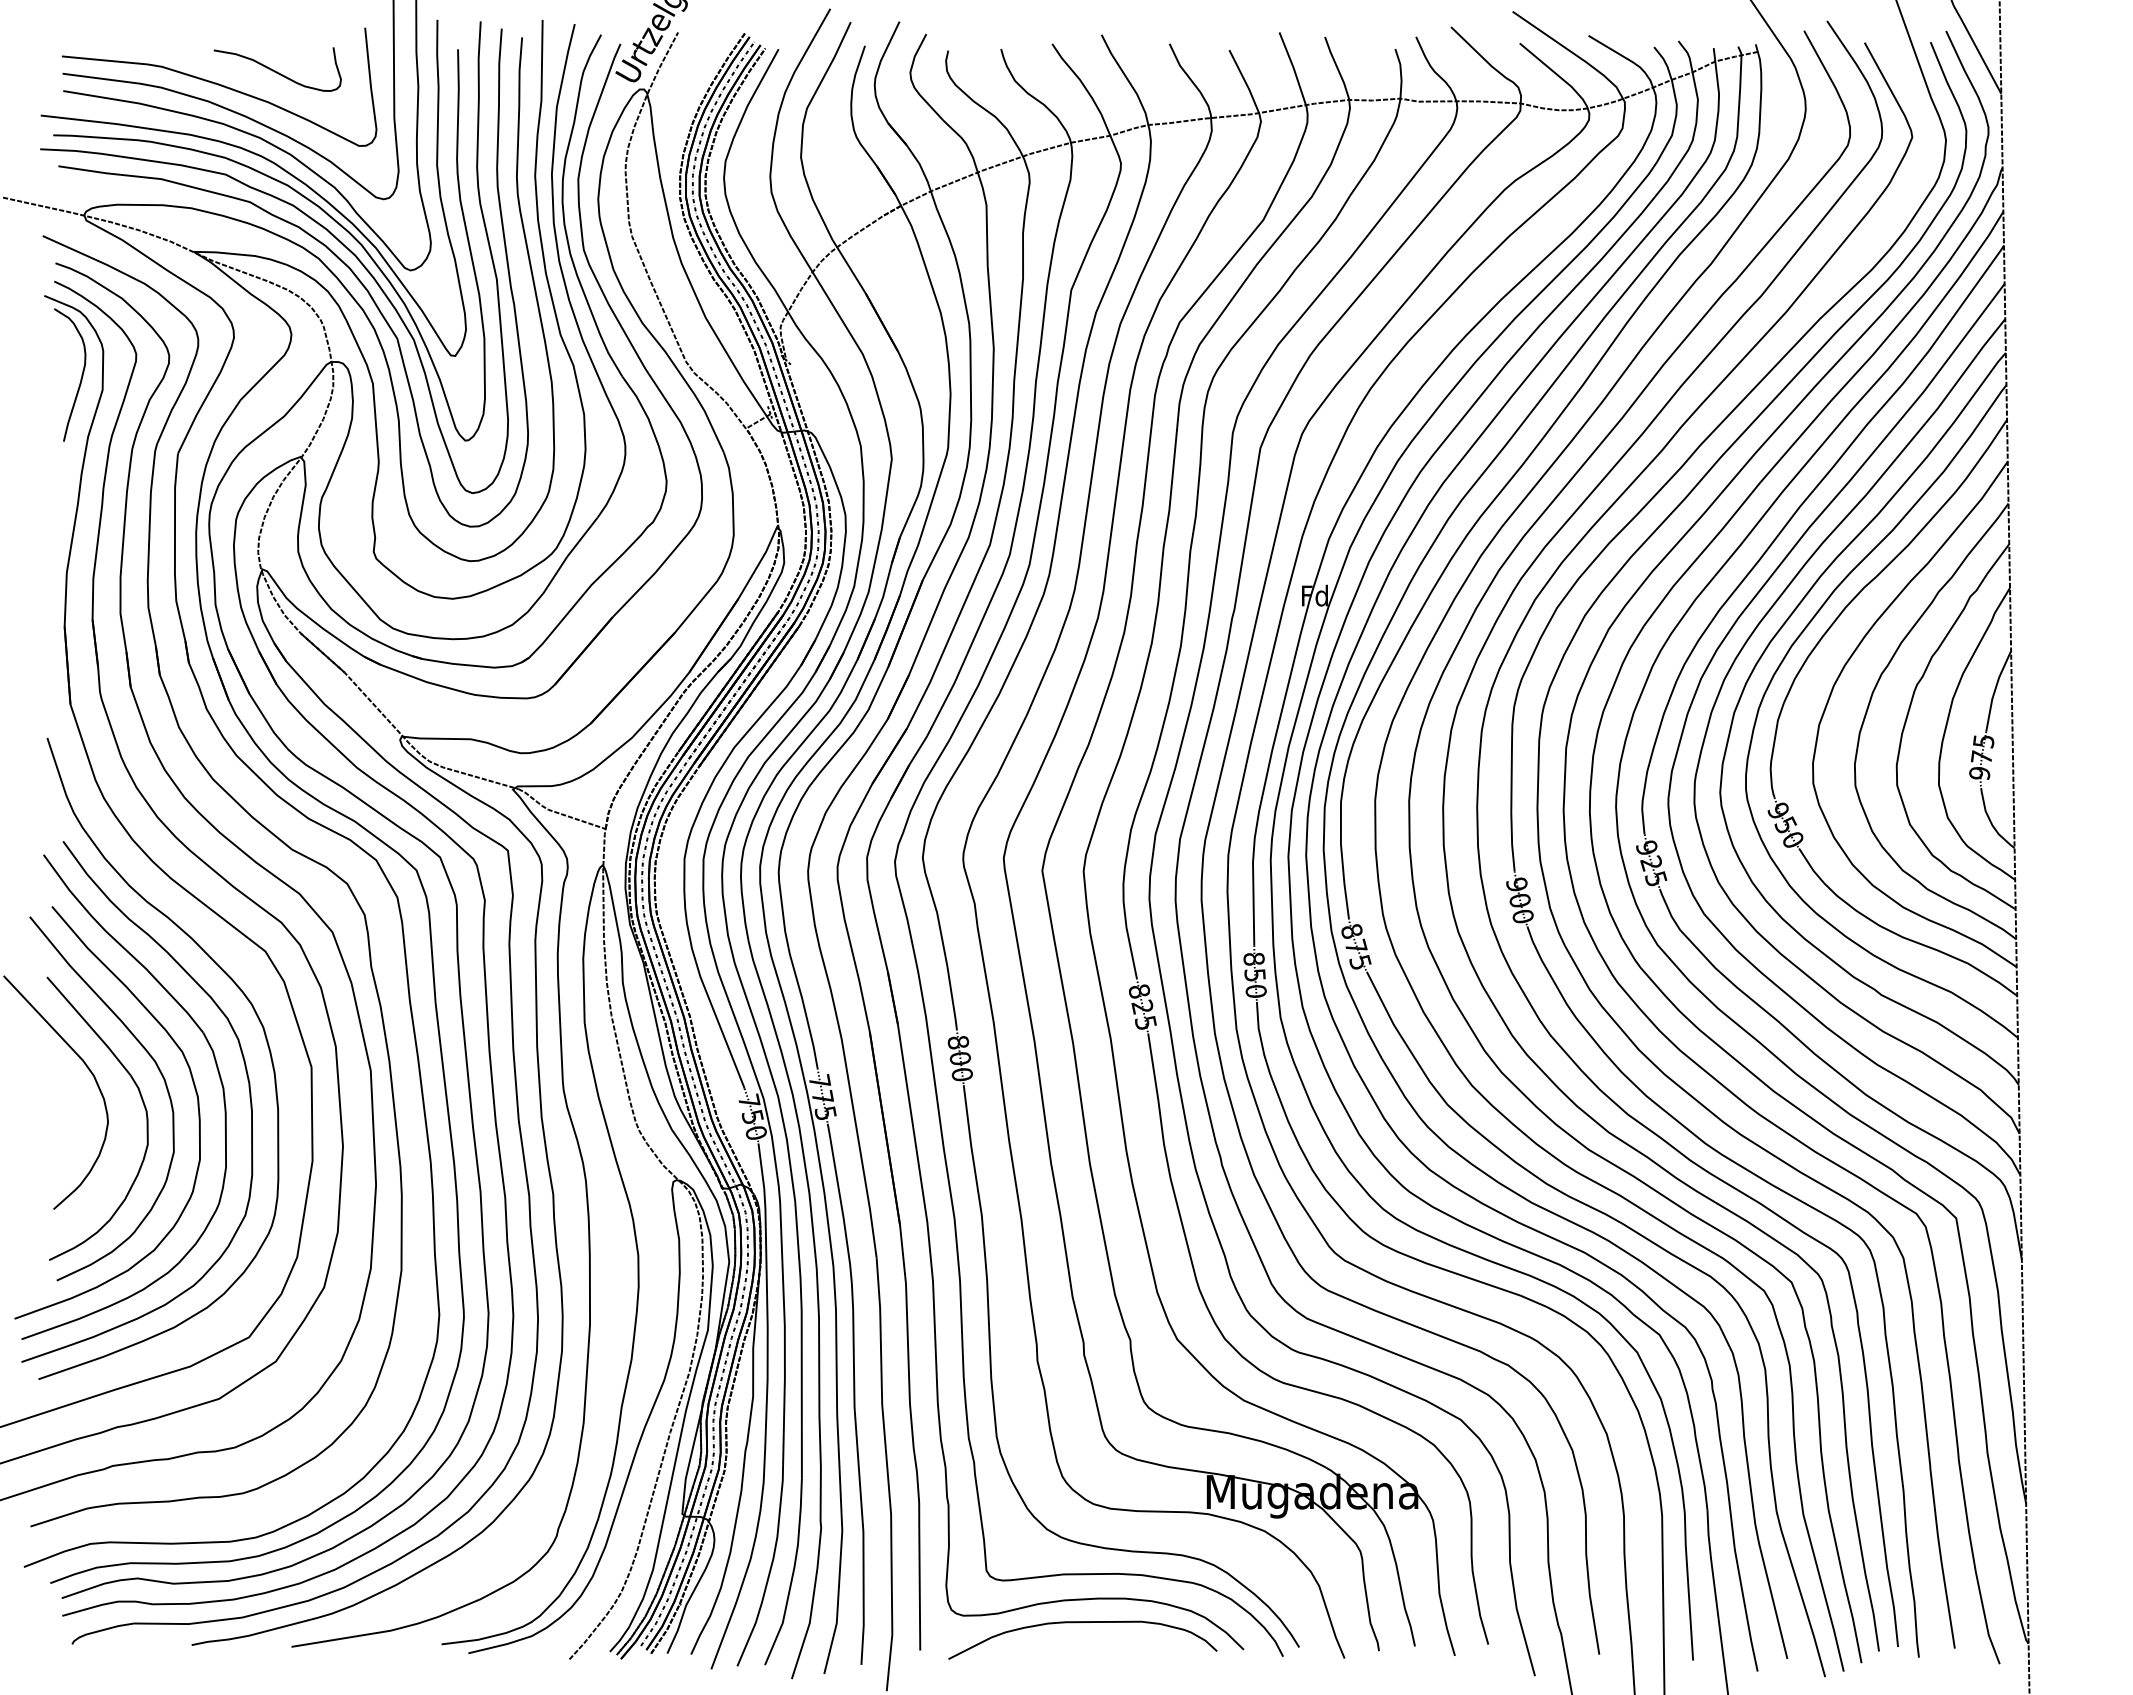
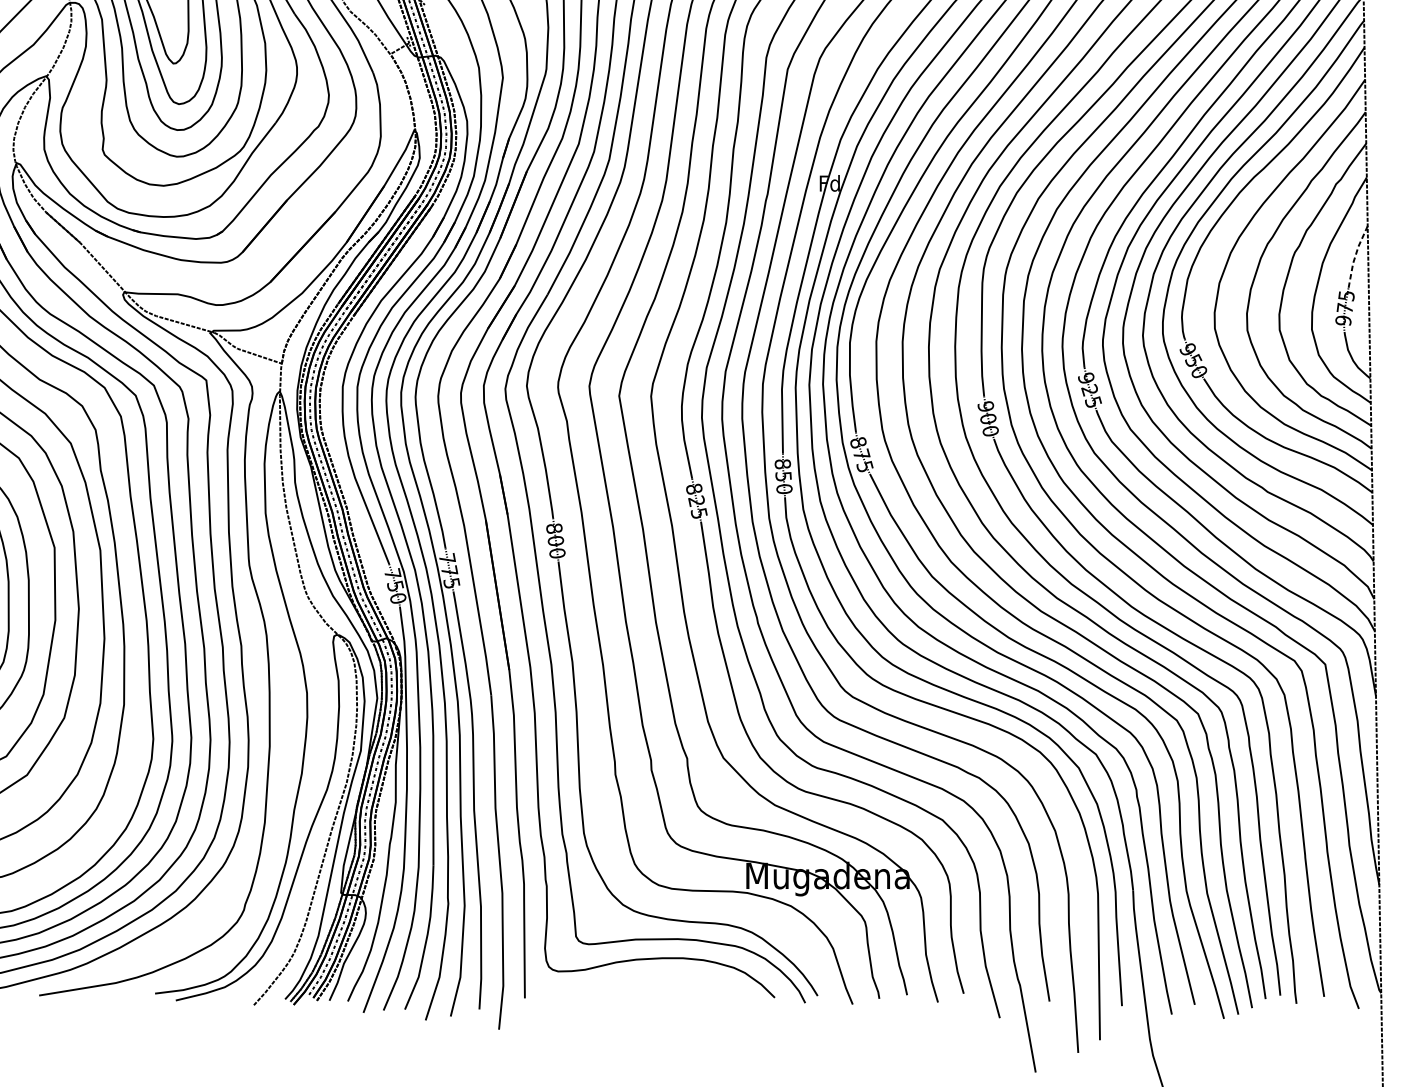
line: (1995, 689) -> (1355, 255), solid -> dashed
curve: (1082, 1622) -> (650, 976), removed

